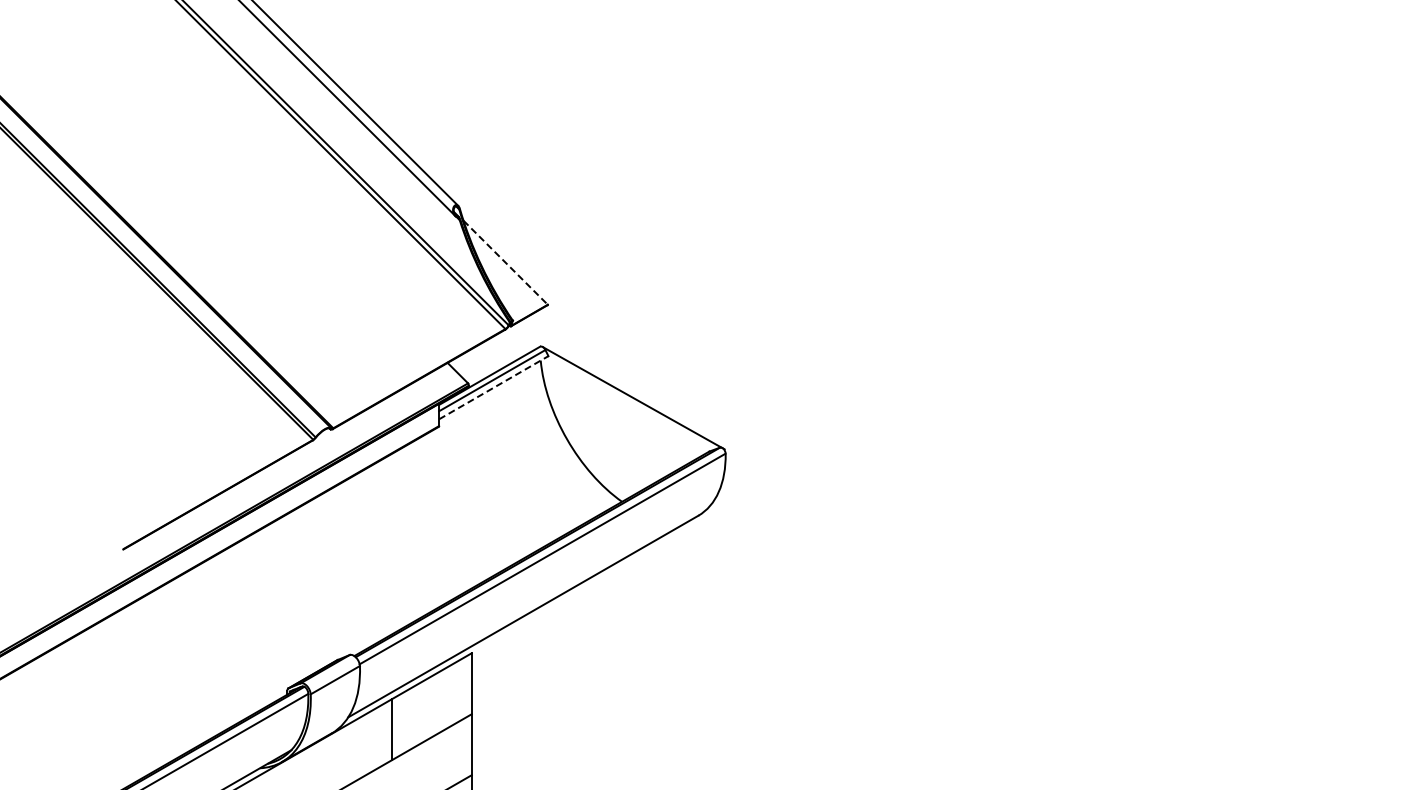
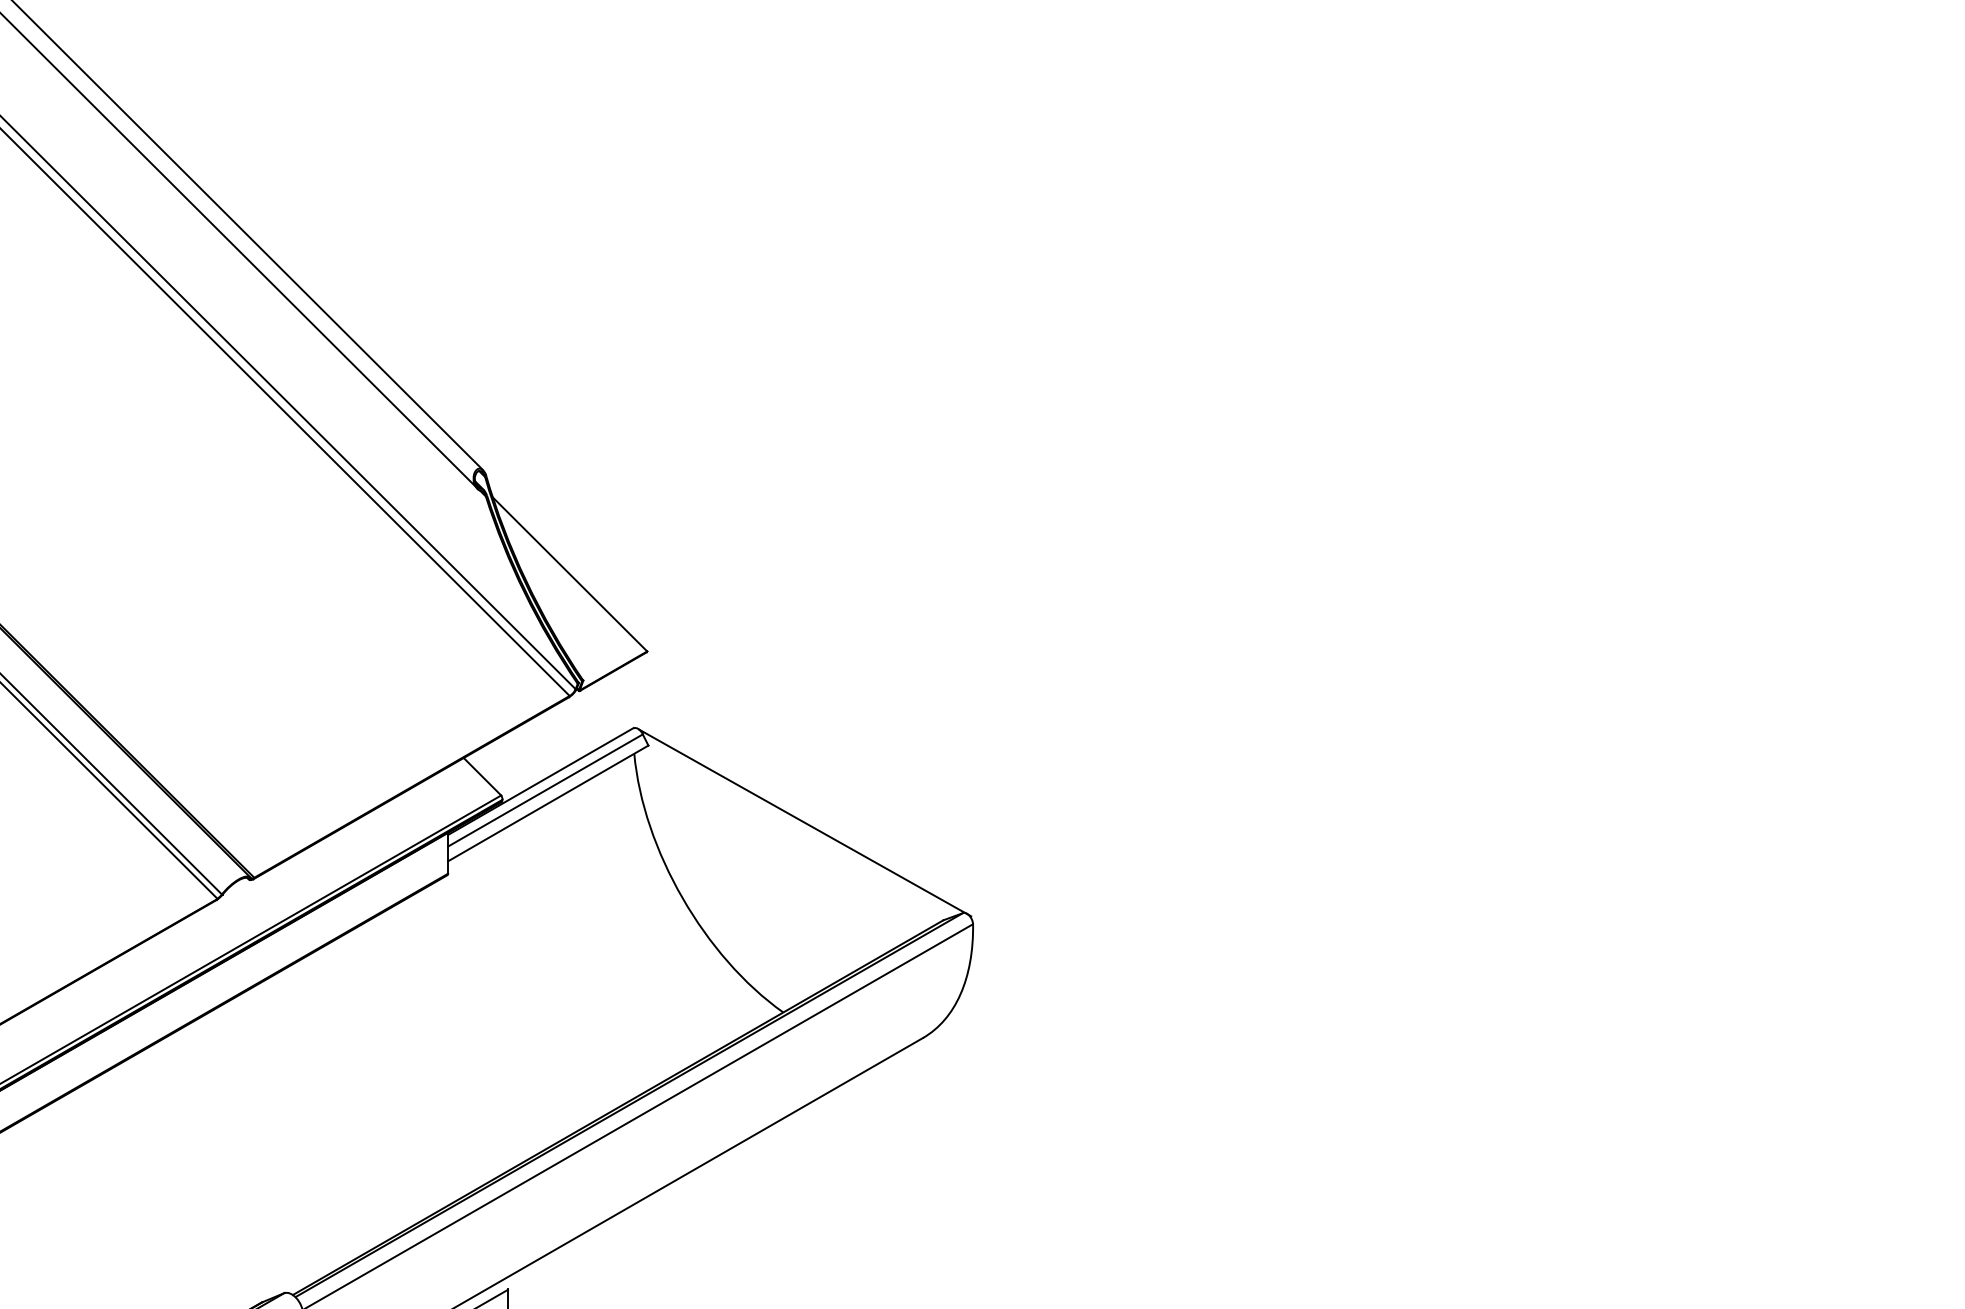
line: (505, 262) -> (569, 574), dashed -> solid
line: (494, 387) -> (549, 803), dashed -> solid

